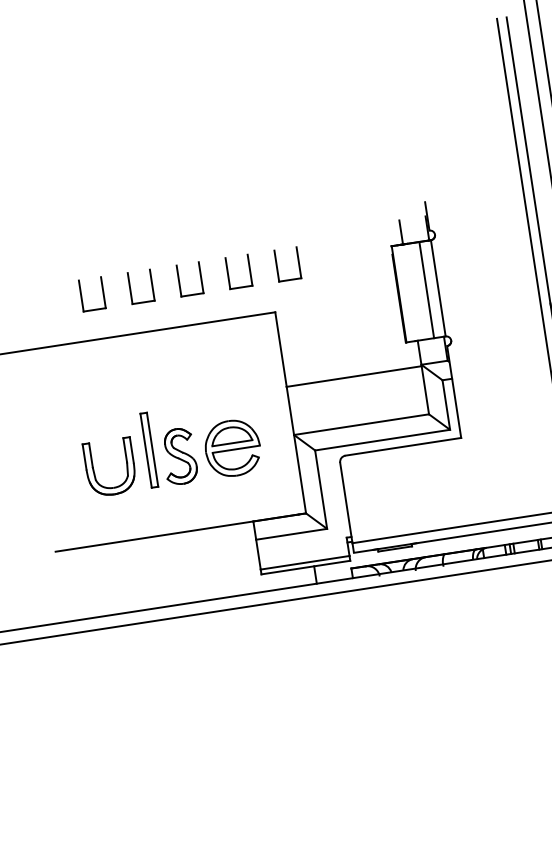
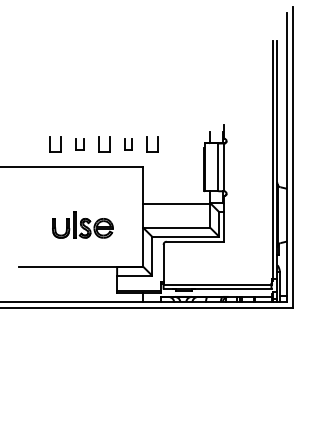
part: (238, 271) -> (128, 144), size x0.7
part: (141, 286) -> (80, 144), size x0.7
part: (170, 446) -> (82, 224), size x0.7

